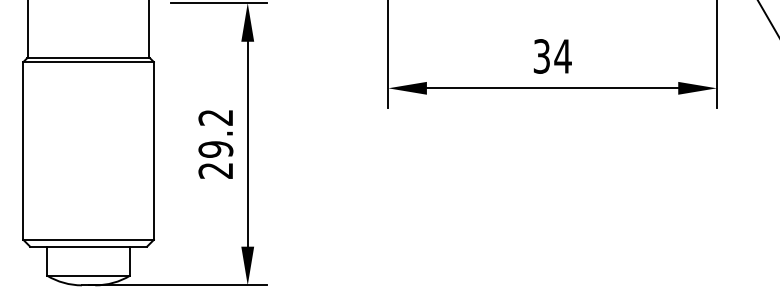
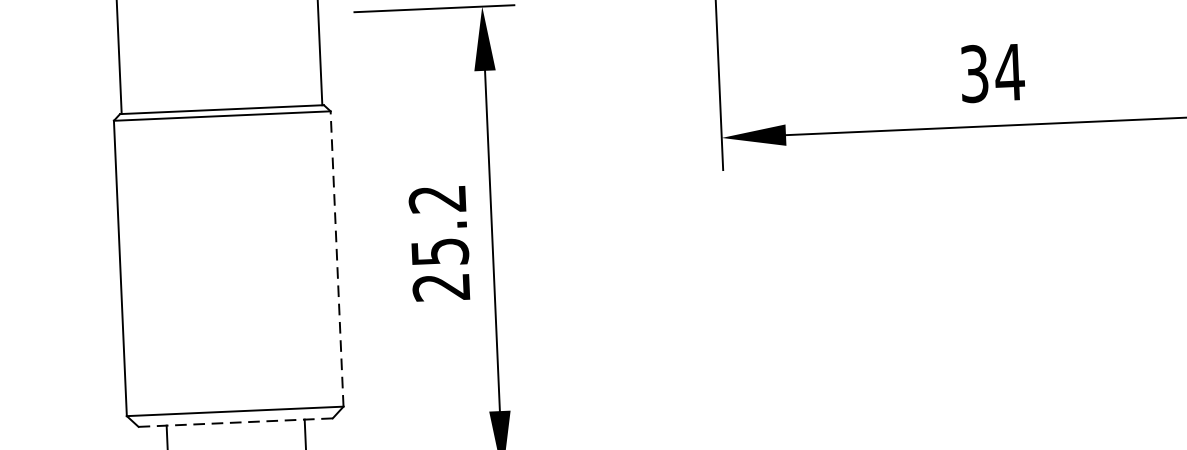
text: (215, 149) -> (439, 252), 29.2 -> 25.2
line: (153, 150) -> (336, 258), solid -> dashed
line: (89, 246) -> (237, 422), solid -> dashed

